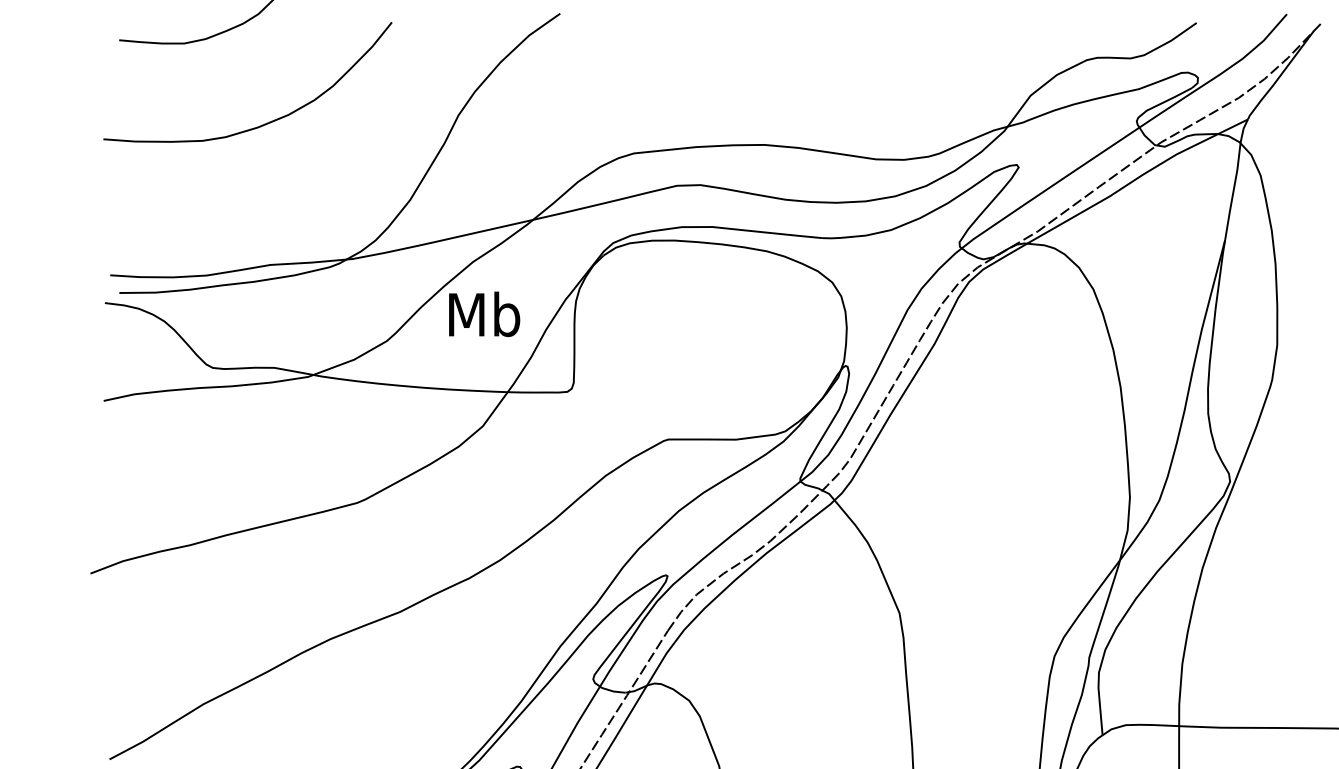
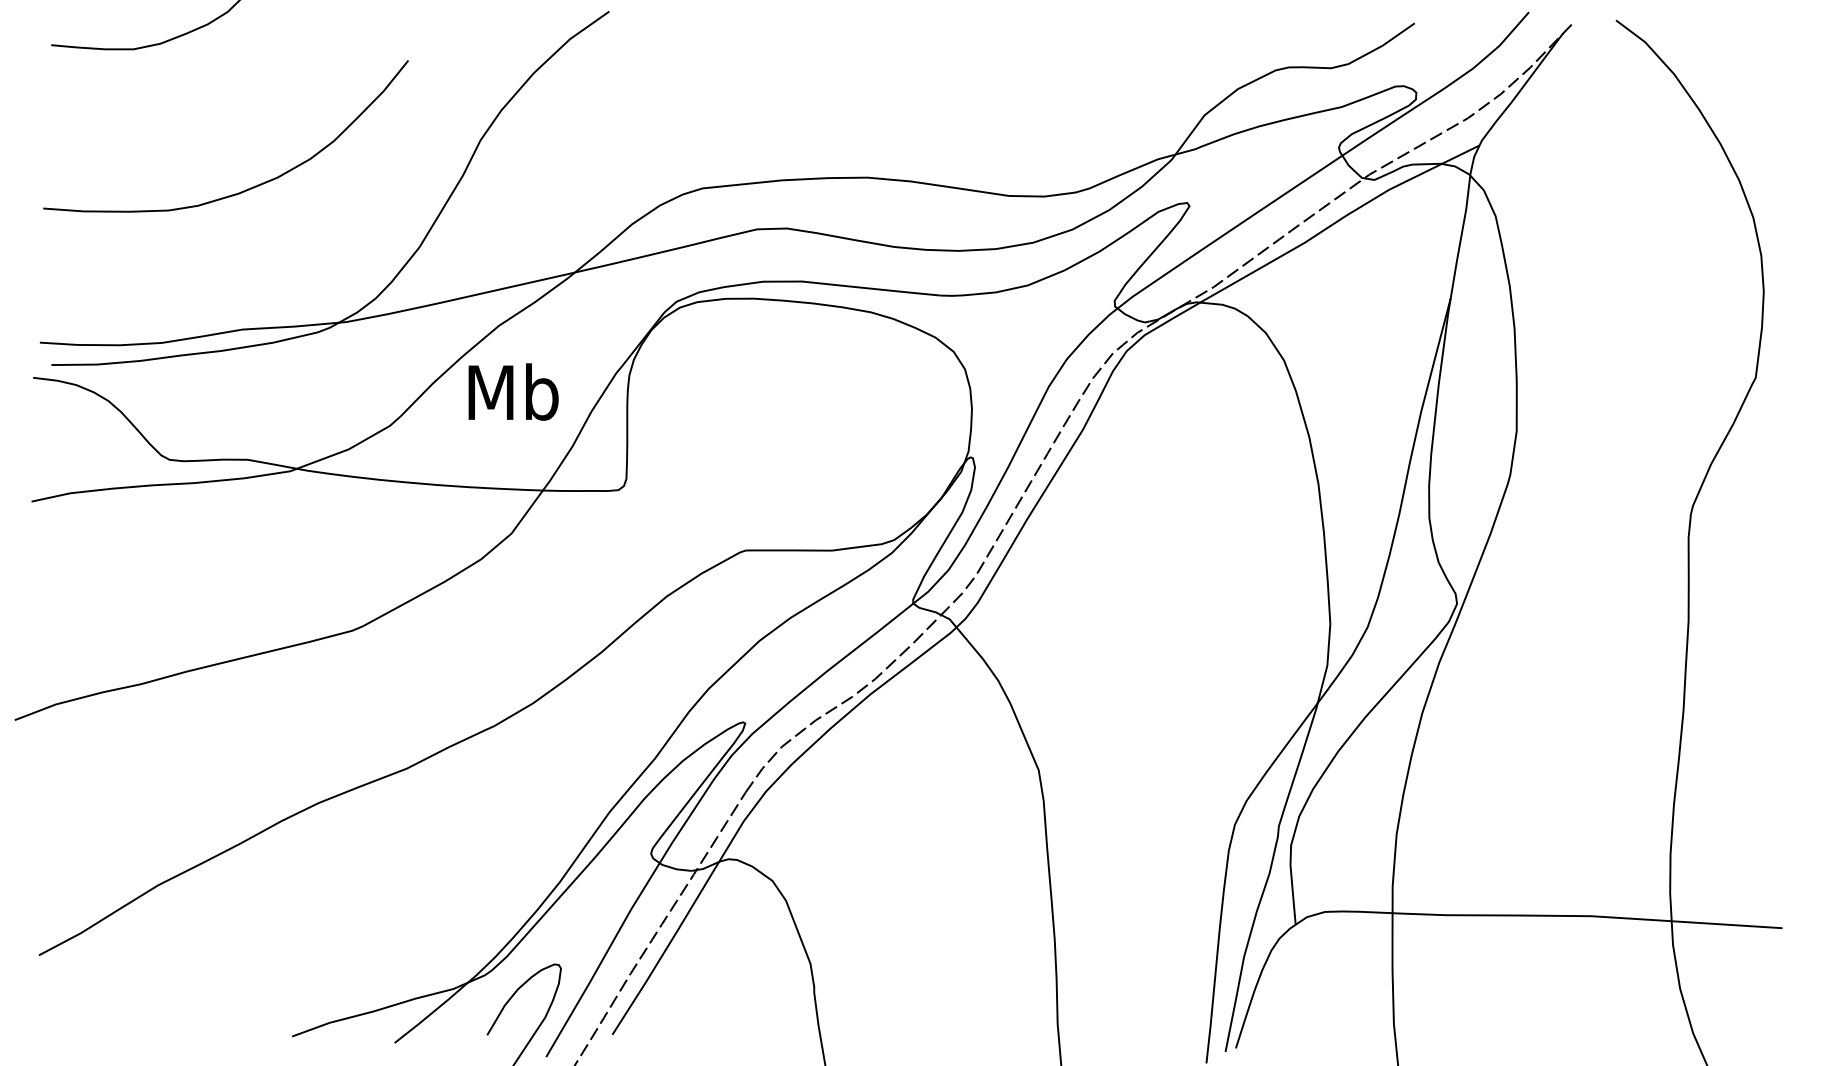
curve: (263, 124) -> (245, 189), moved

